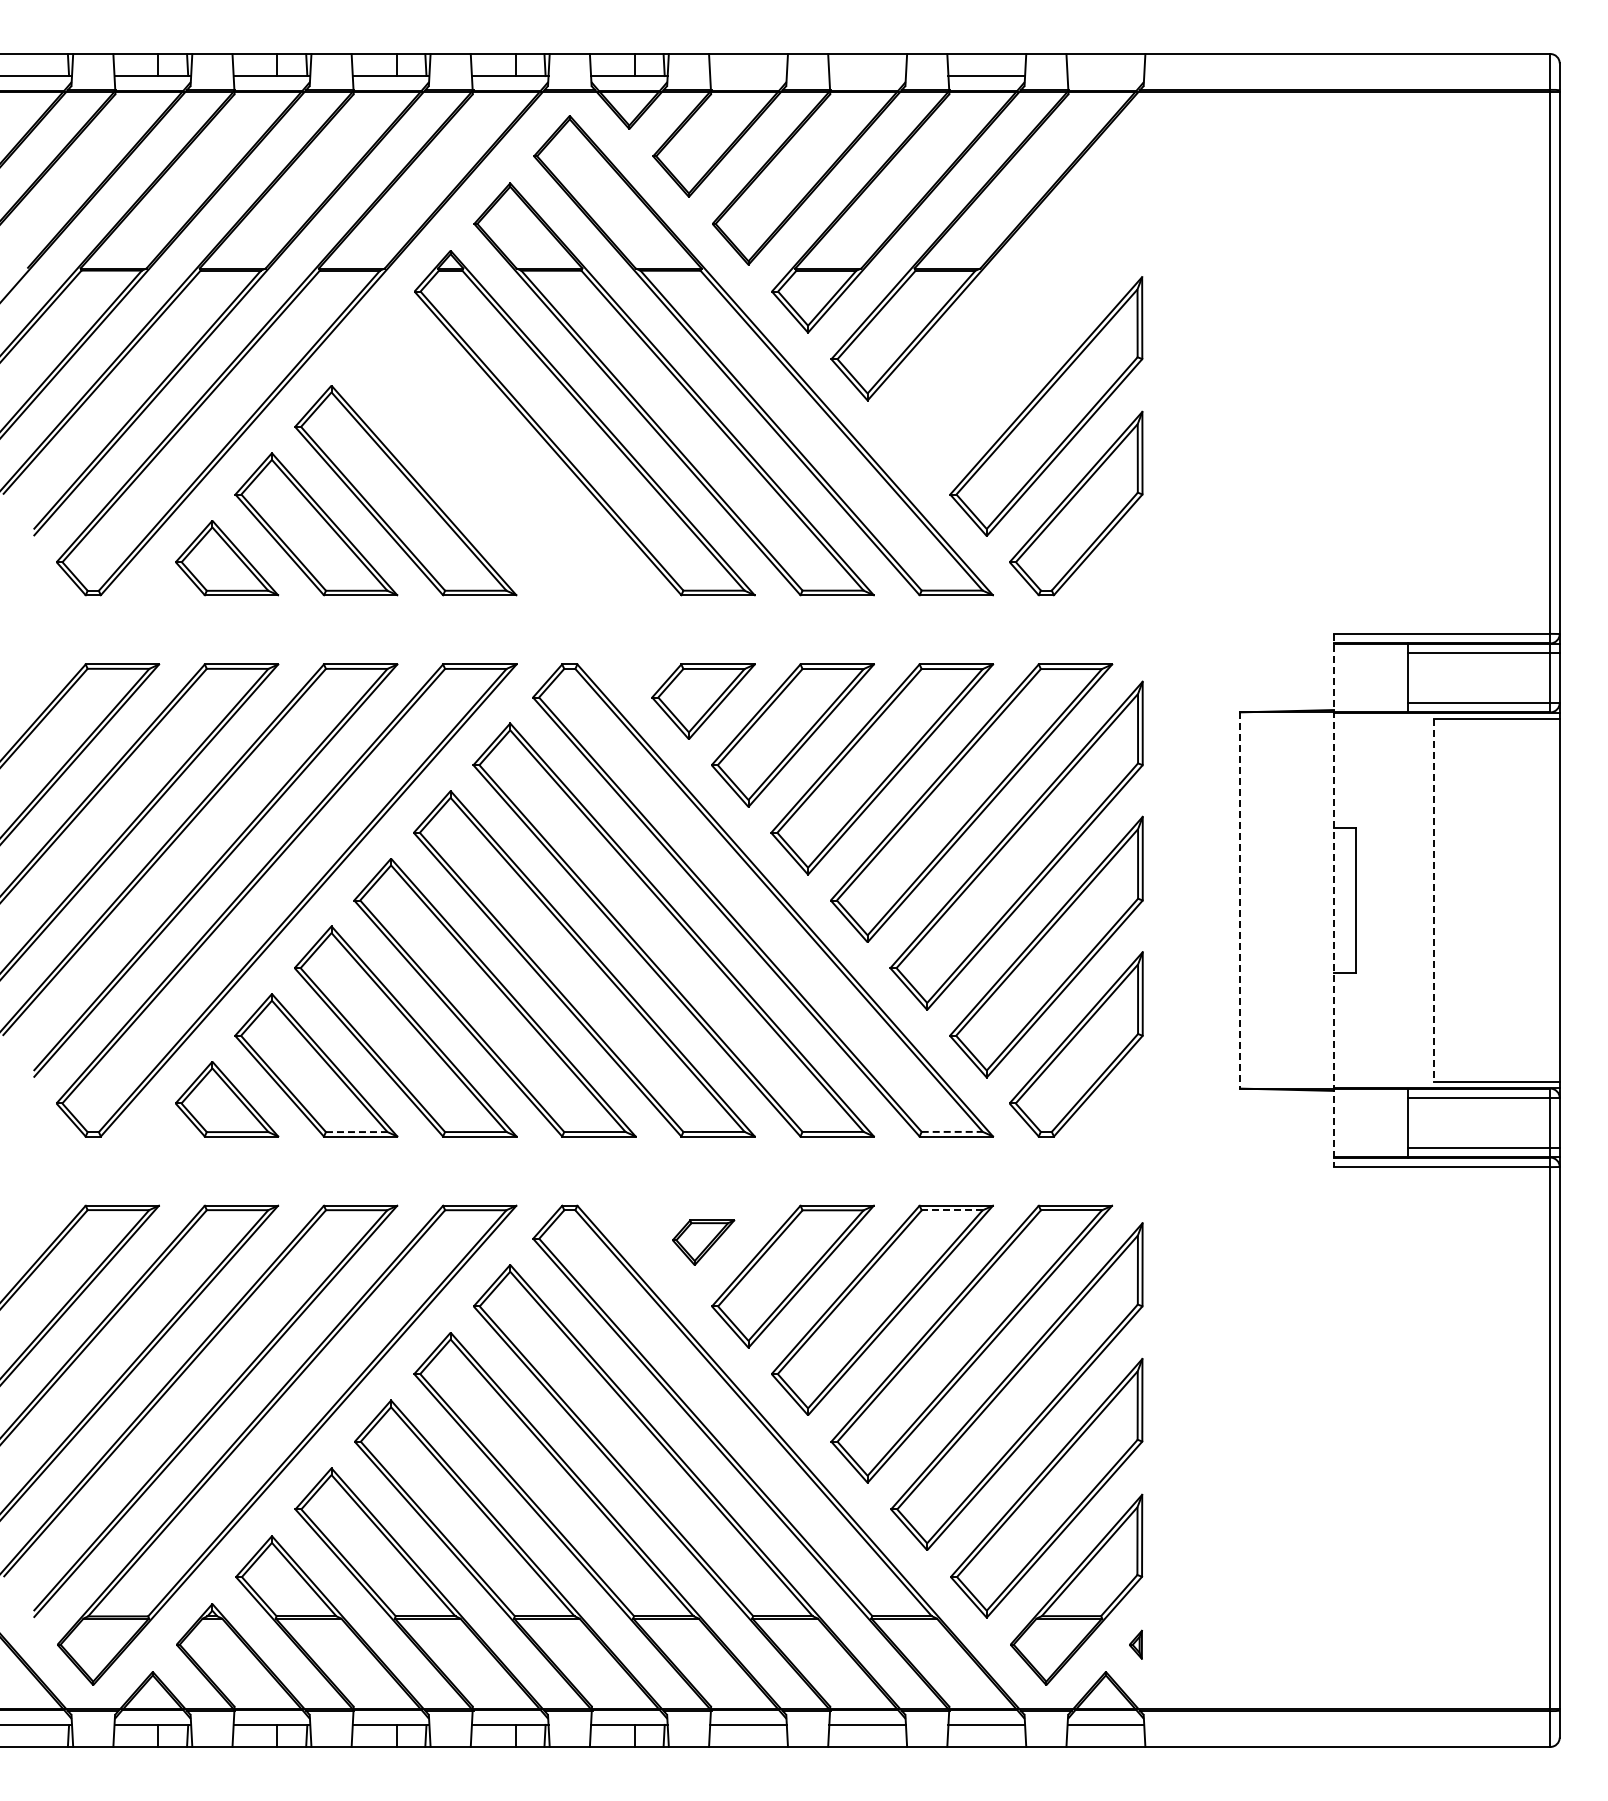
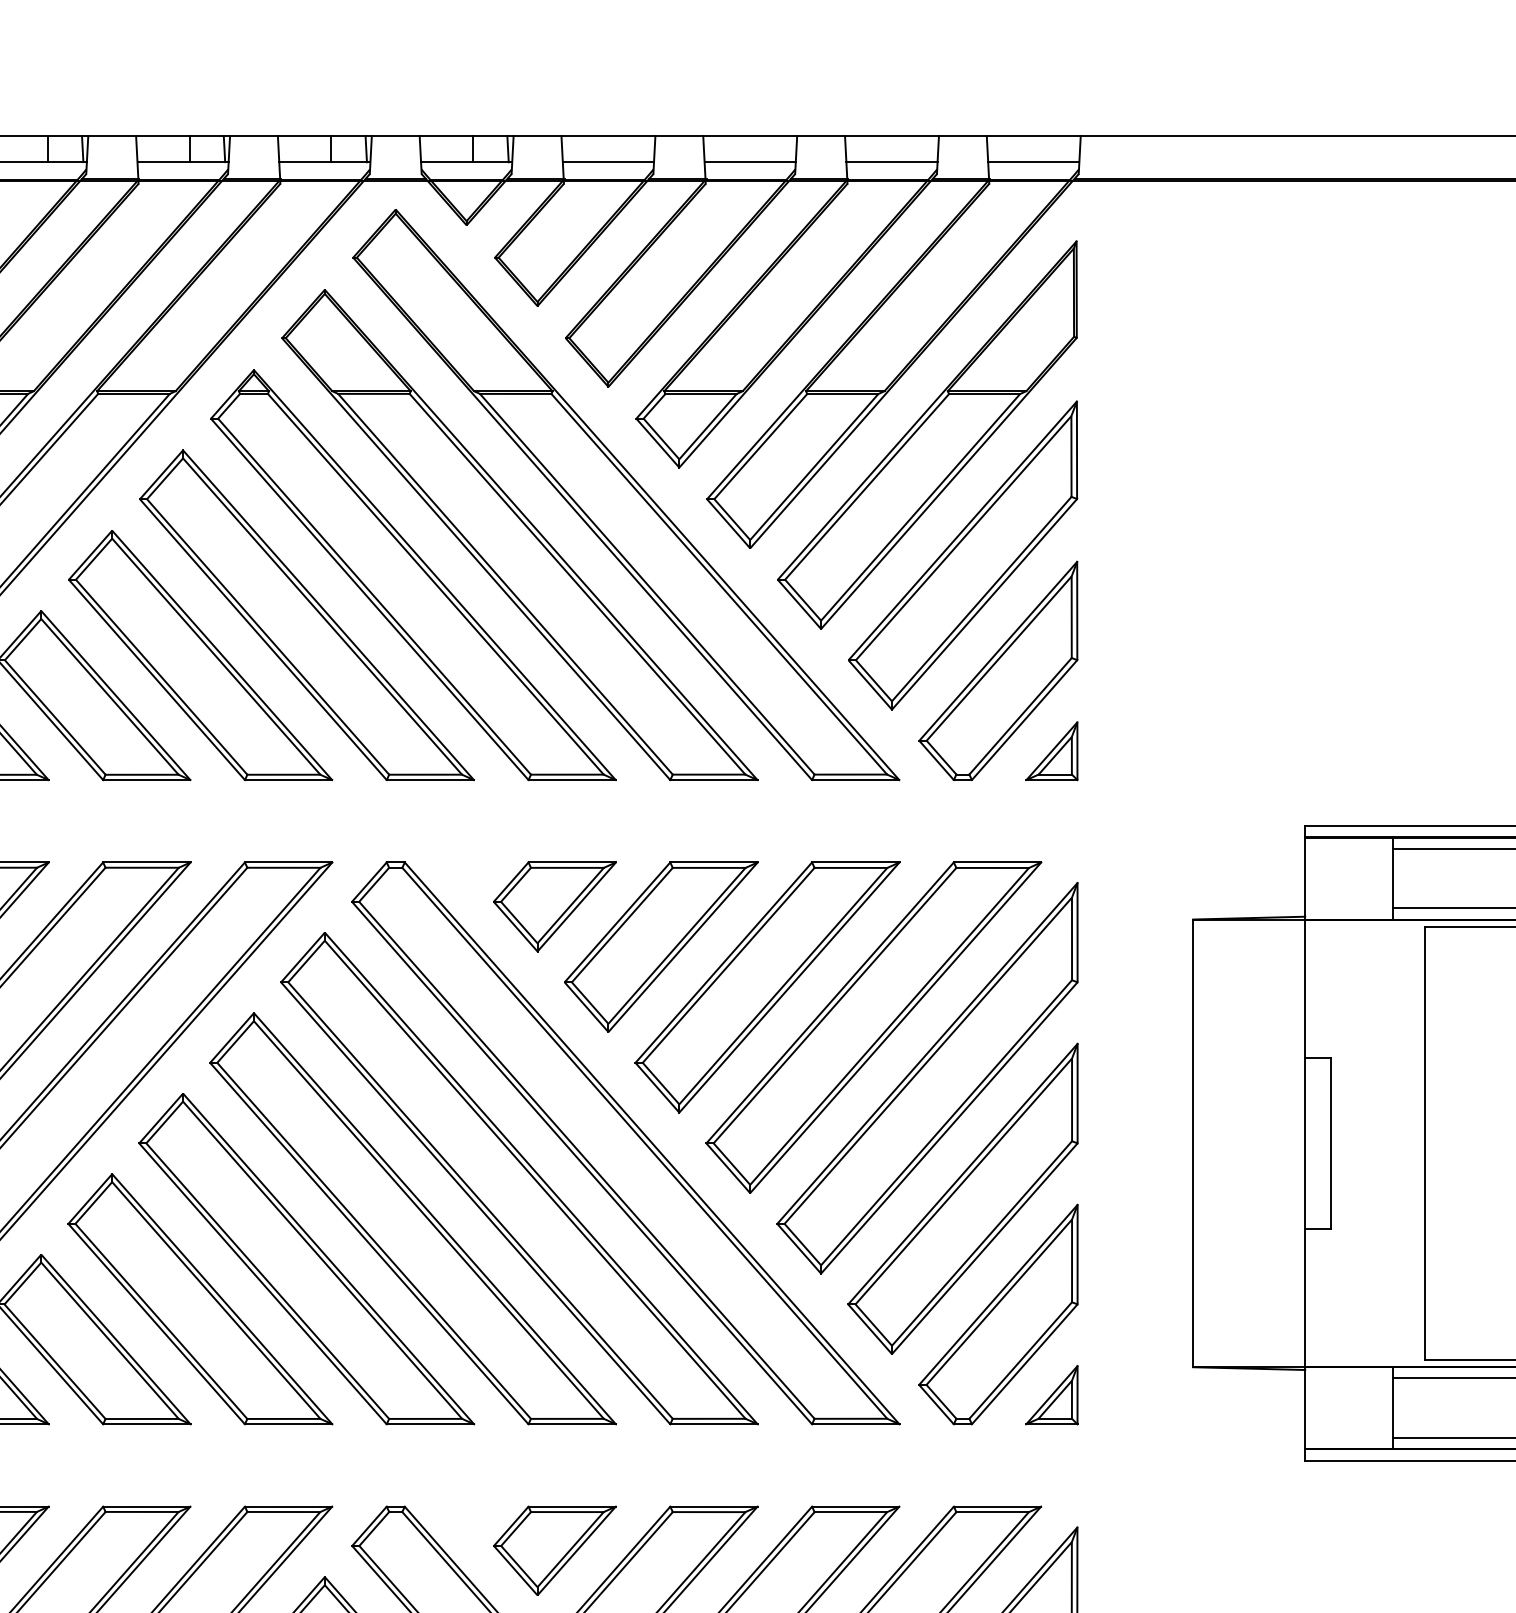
line: (748, 75) -> (608, 161), added
line: (867, 75) -> (750, 161), added
line: (1105, 75) -> (1033, 161), added
part: (1016, 304) -> (927, 434), added
part: (495, 456) -> (307, 614), added
part: (1120, 570) -> (1051, 750), added
line: (1334, 900) -> (1305, 1143), dashed -> solid
line: (1434, 900) -> (1424, 1143), dashed -> solid
line: (1239, 901) -> (1192, 1144), dashed -> solid
part: (1120, 1111) -> (1051, 1394), added
line: (952, 1131) -> (851, 1418), dashed -> solid
line: (356, 1132) -> (141, 1419), dashed -> solid
line: (951, 1210) -> (850, 1512), dashed -> solid
part: (703, 1242) -> (554, 1550), size x1.67

